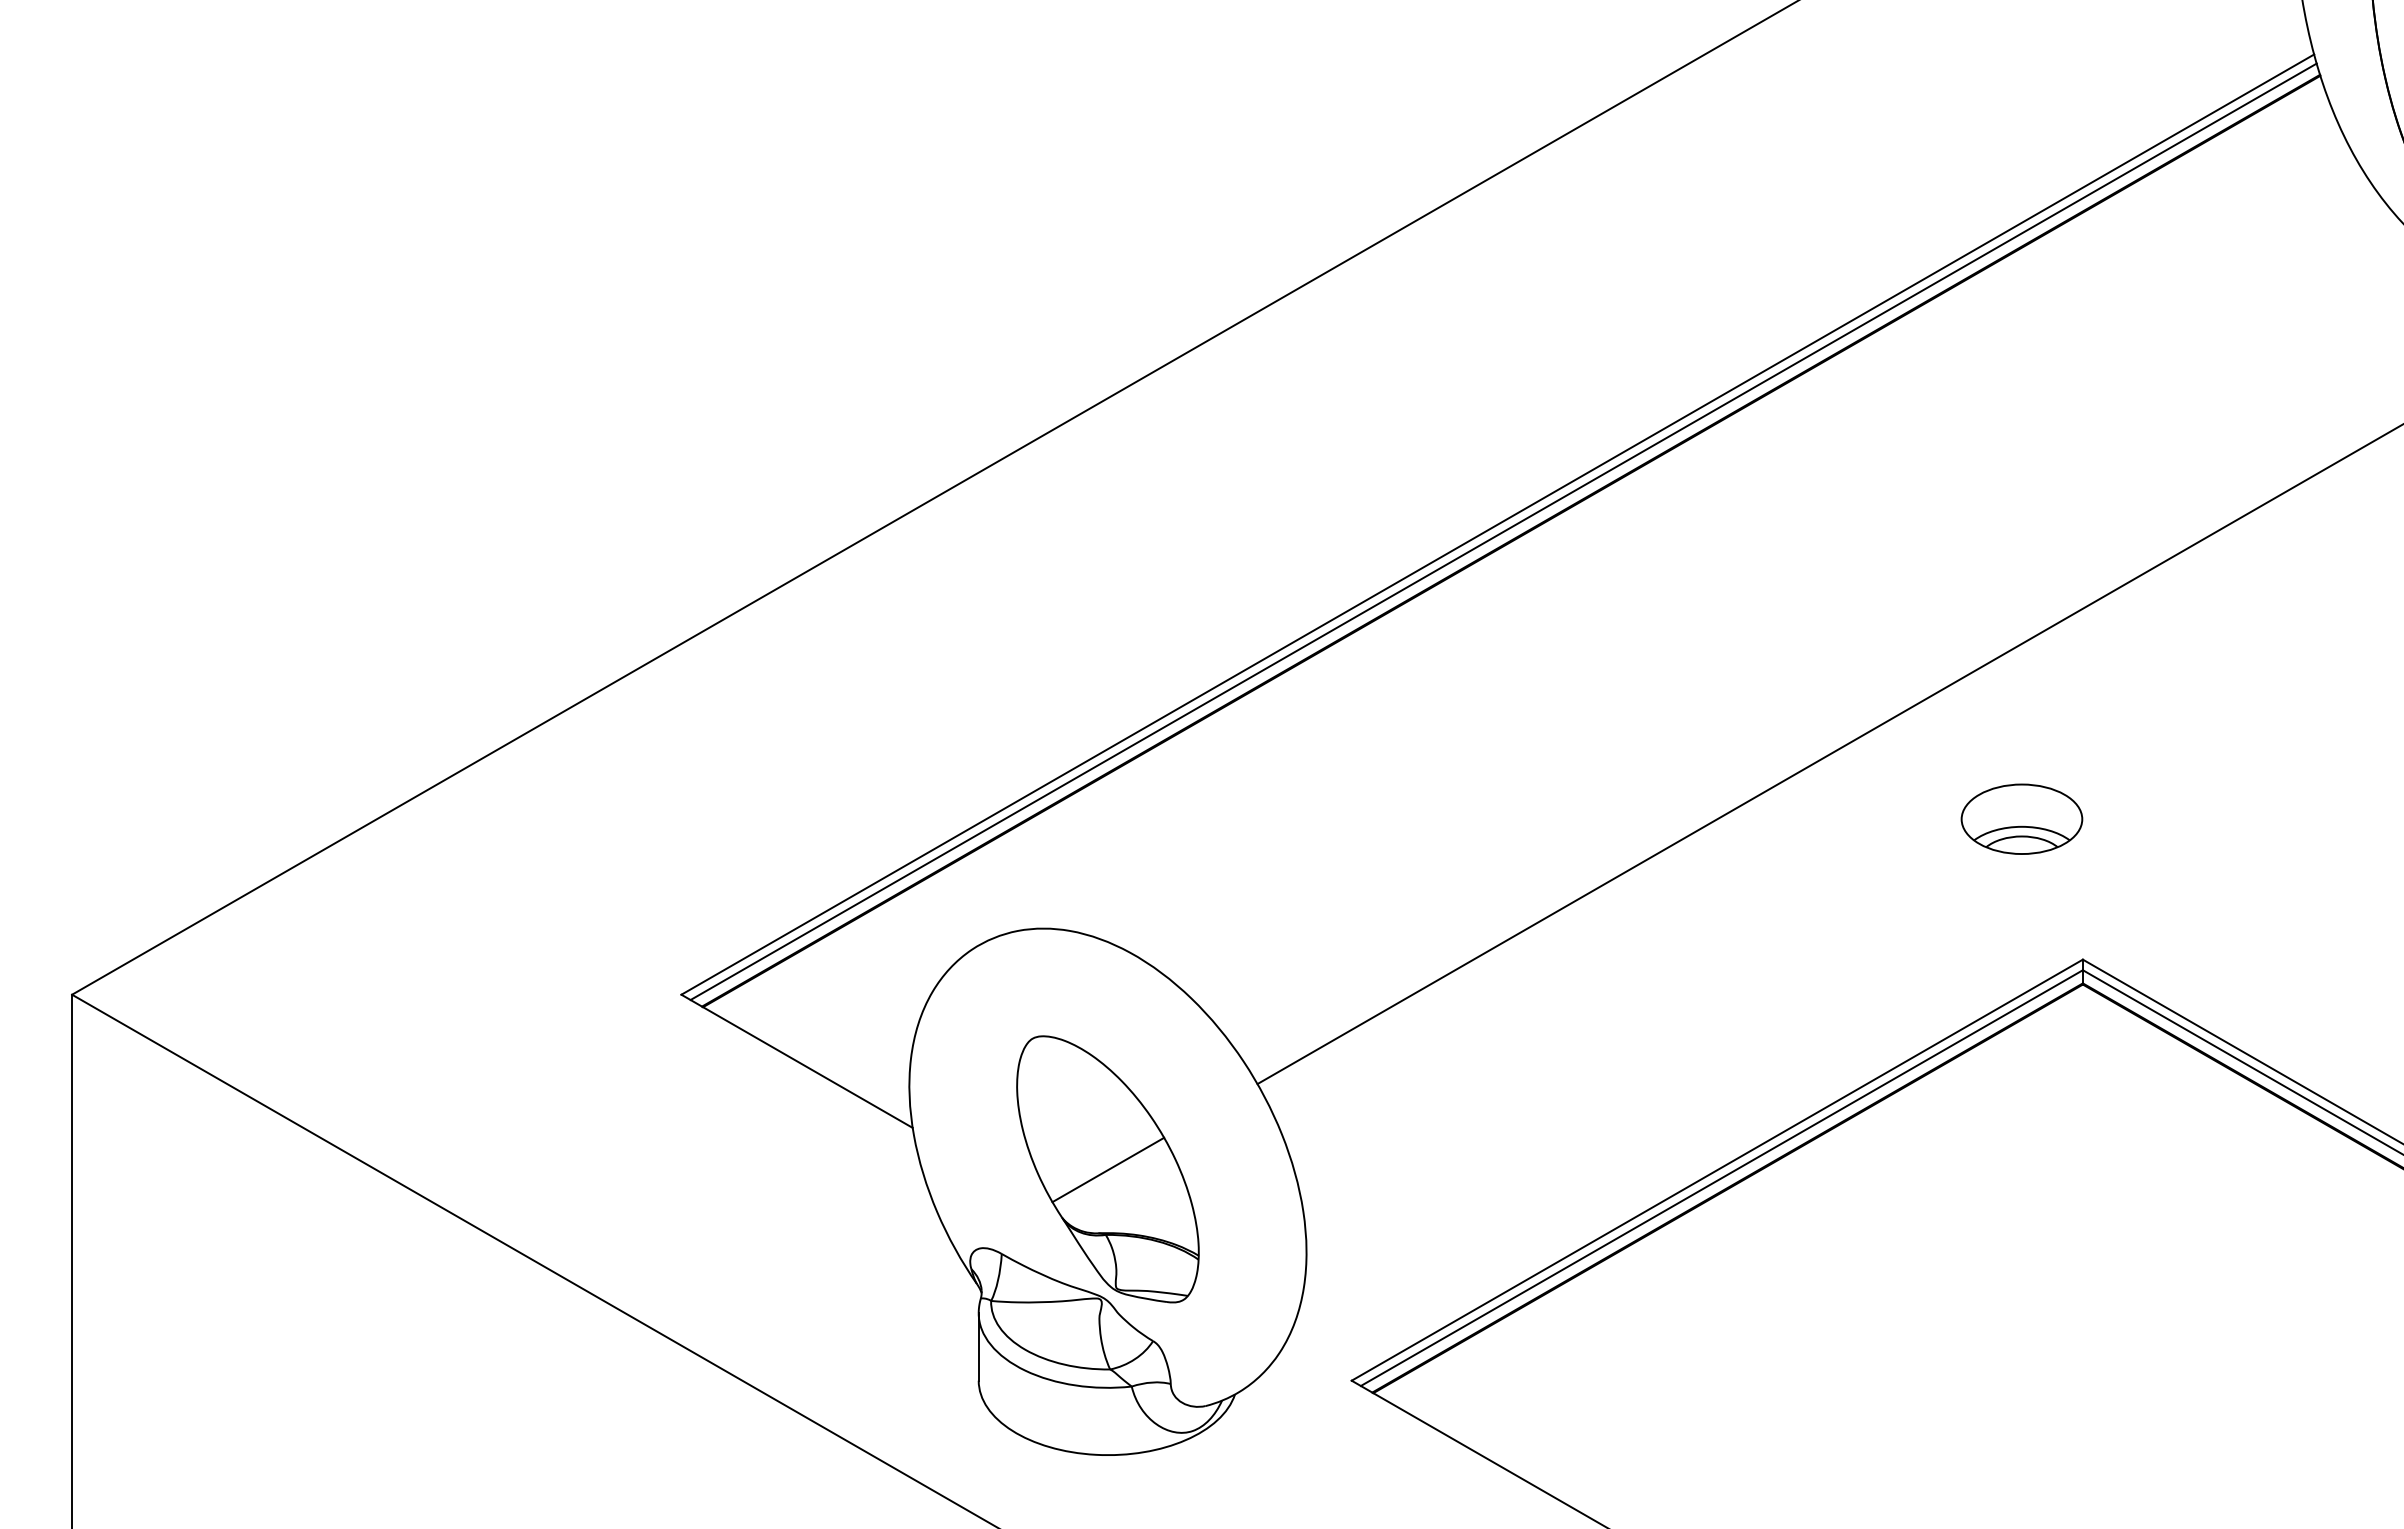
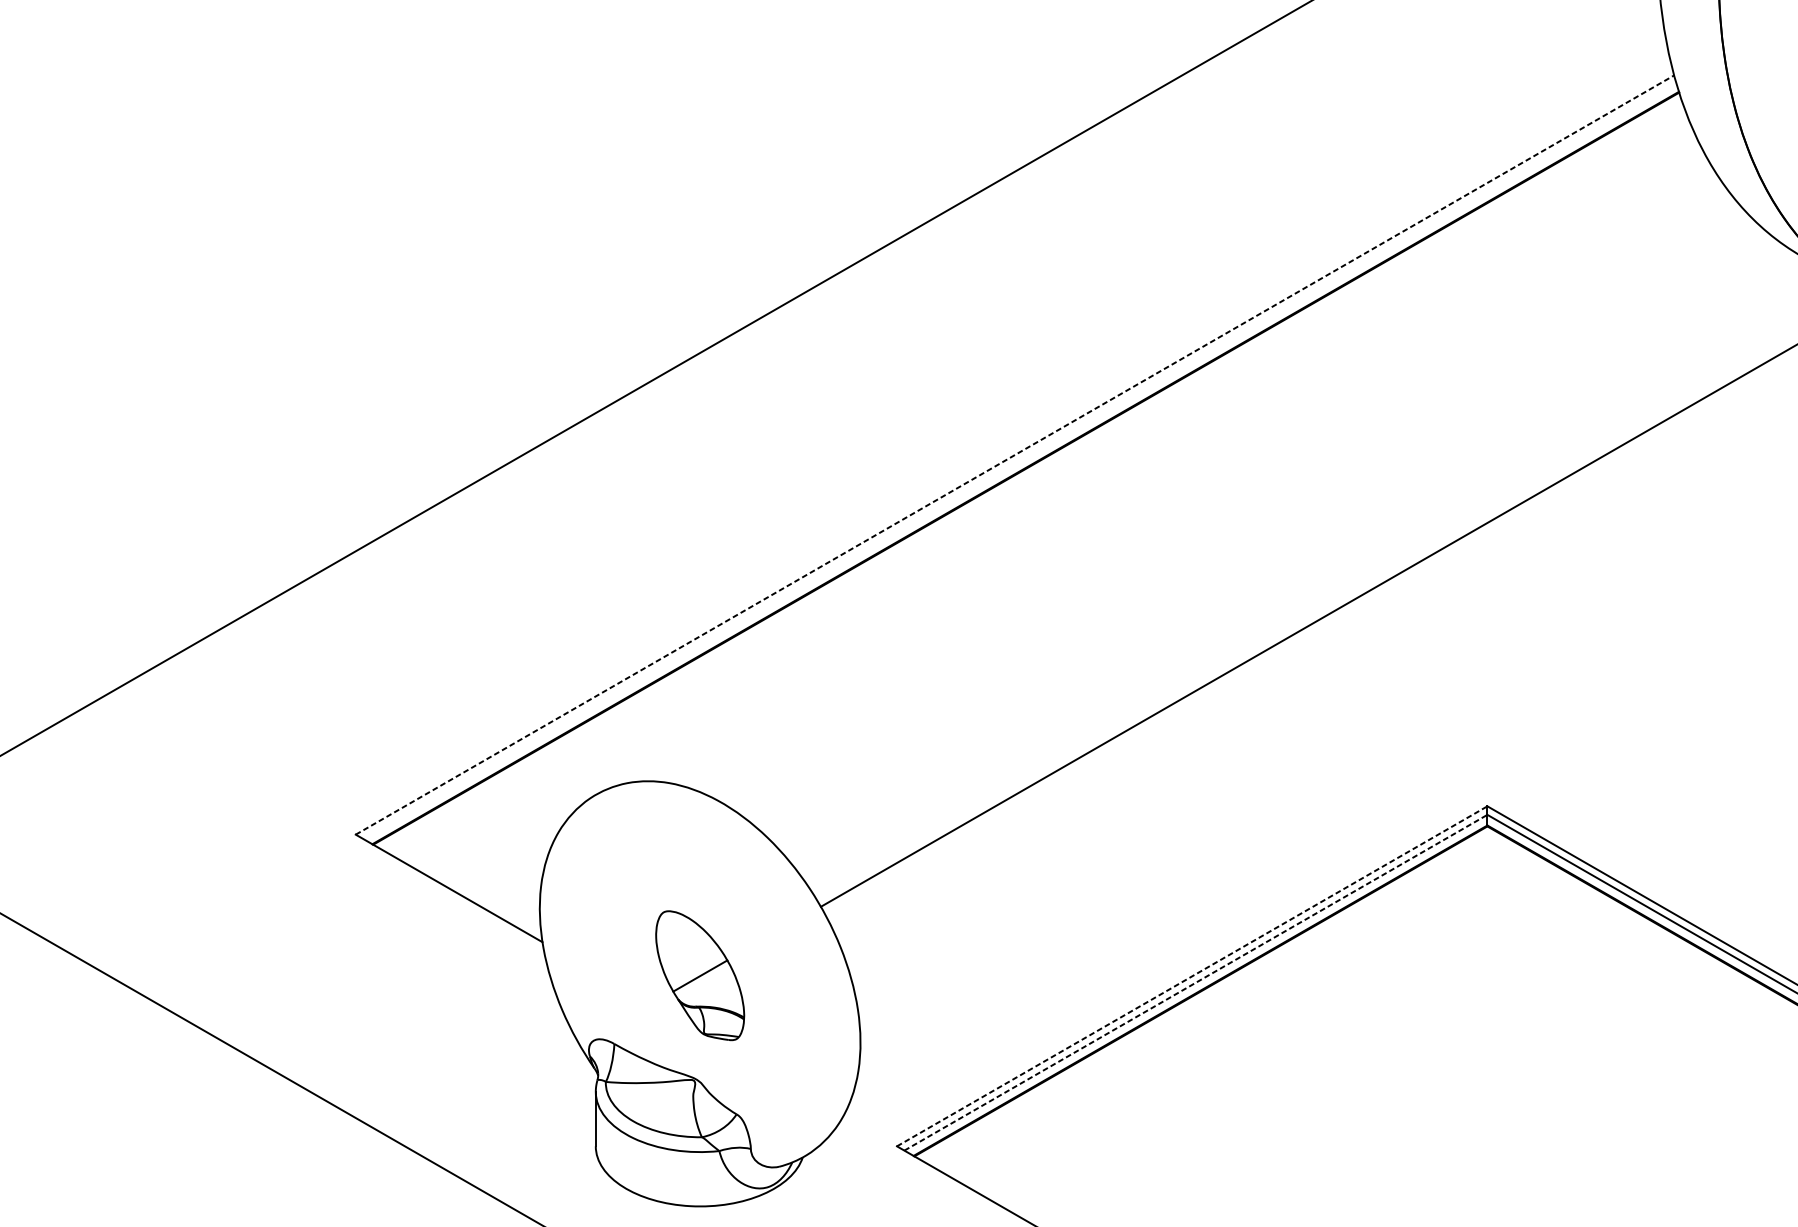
line: (1498, 524) -> (1015, 454), solid -> dashed
line: (1503, 531) -> (1019, 460), removed
part: (2021, 818) -> (1437, 692), removed
part: (1107, 1169) -> (699, 975), size x0.6
line: (1717, 1170) -> (1192, 976), solid -> dashed
line: (1721, 1178) -> (1195, 983), solid -> dashed

